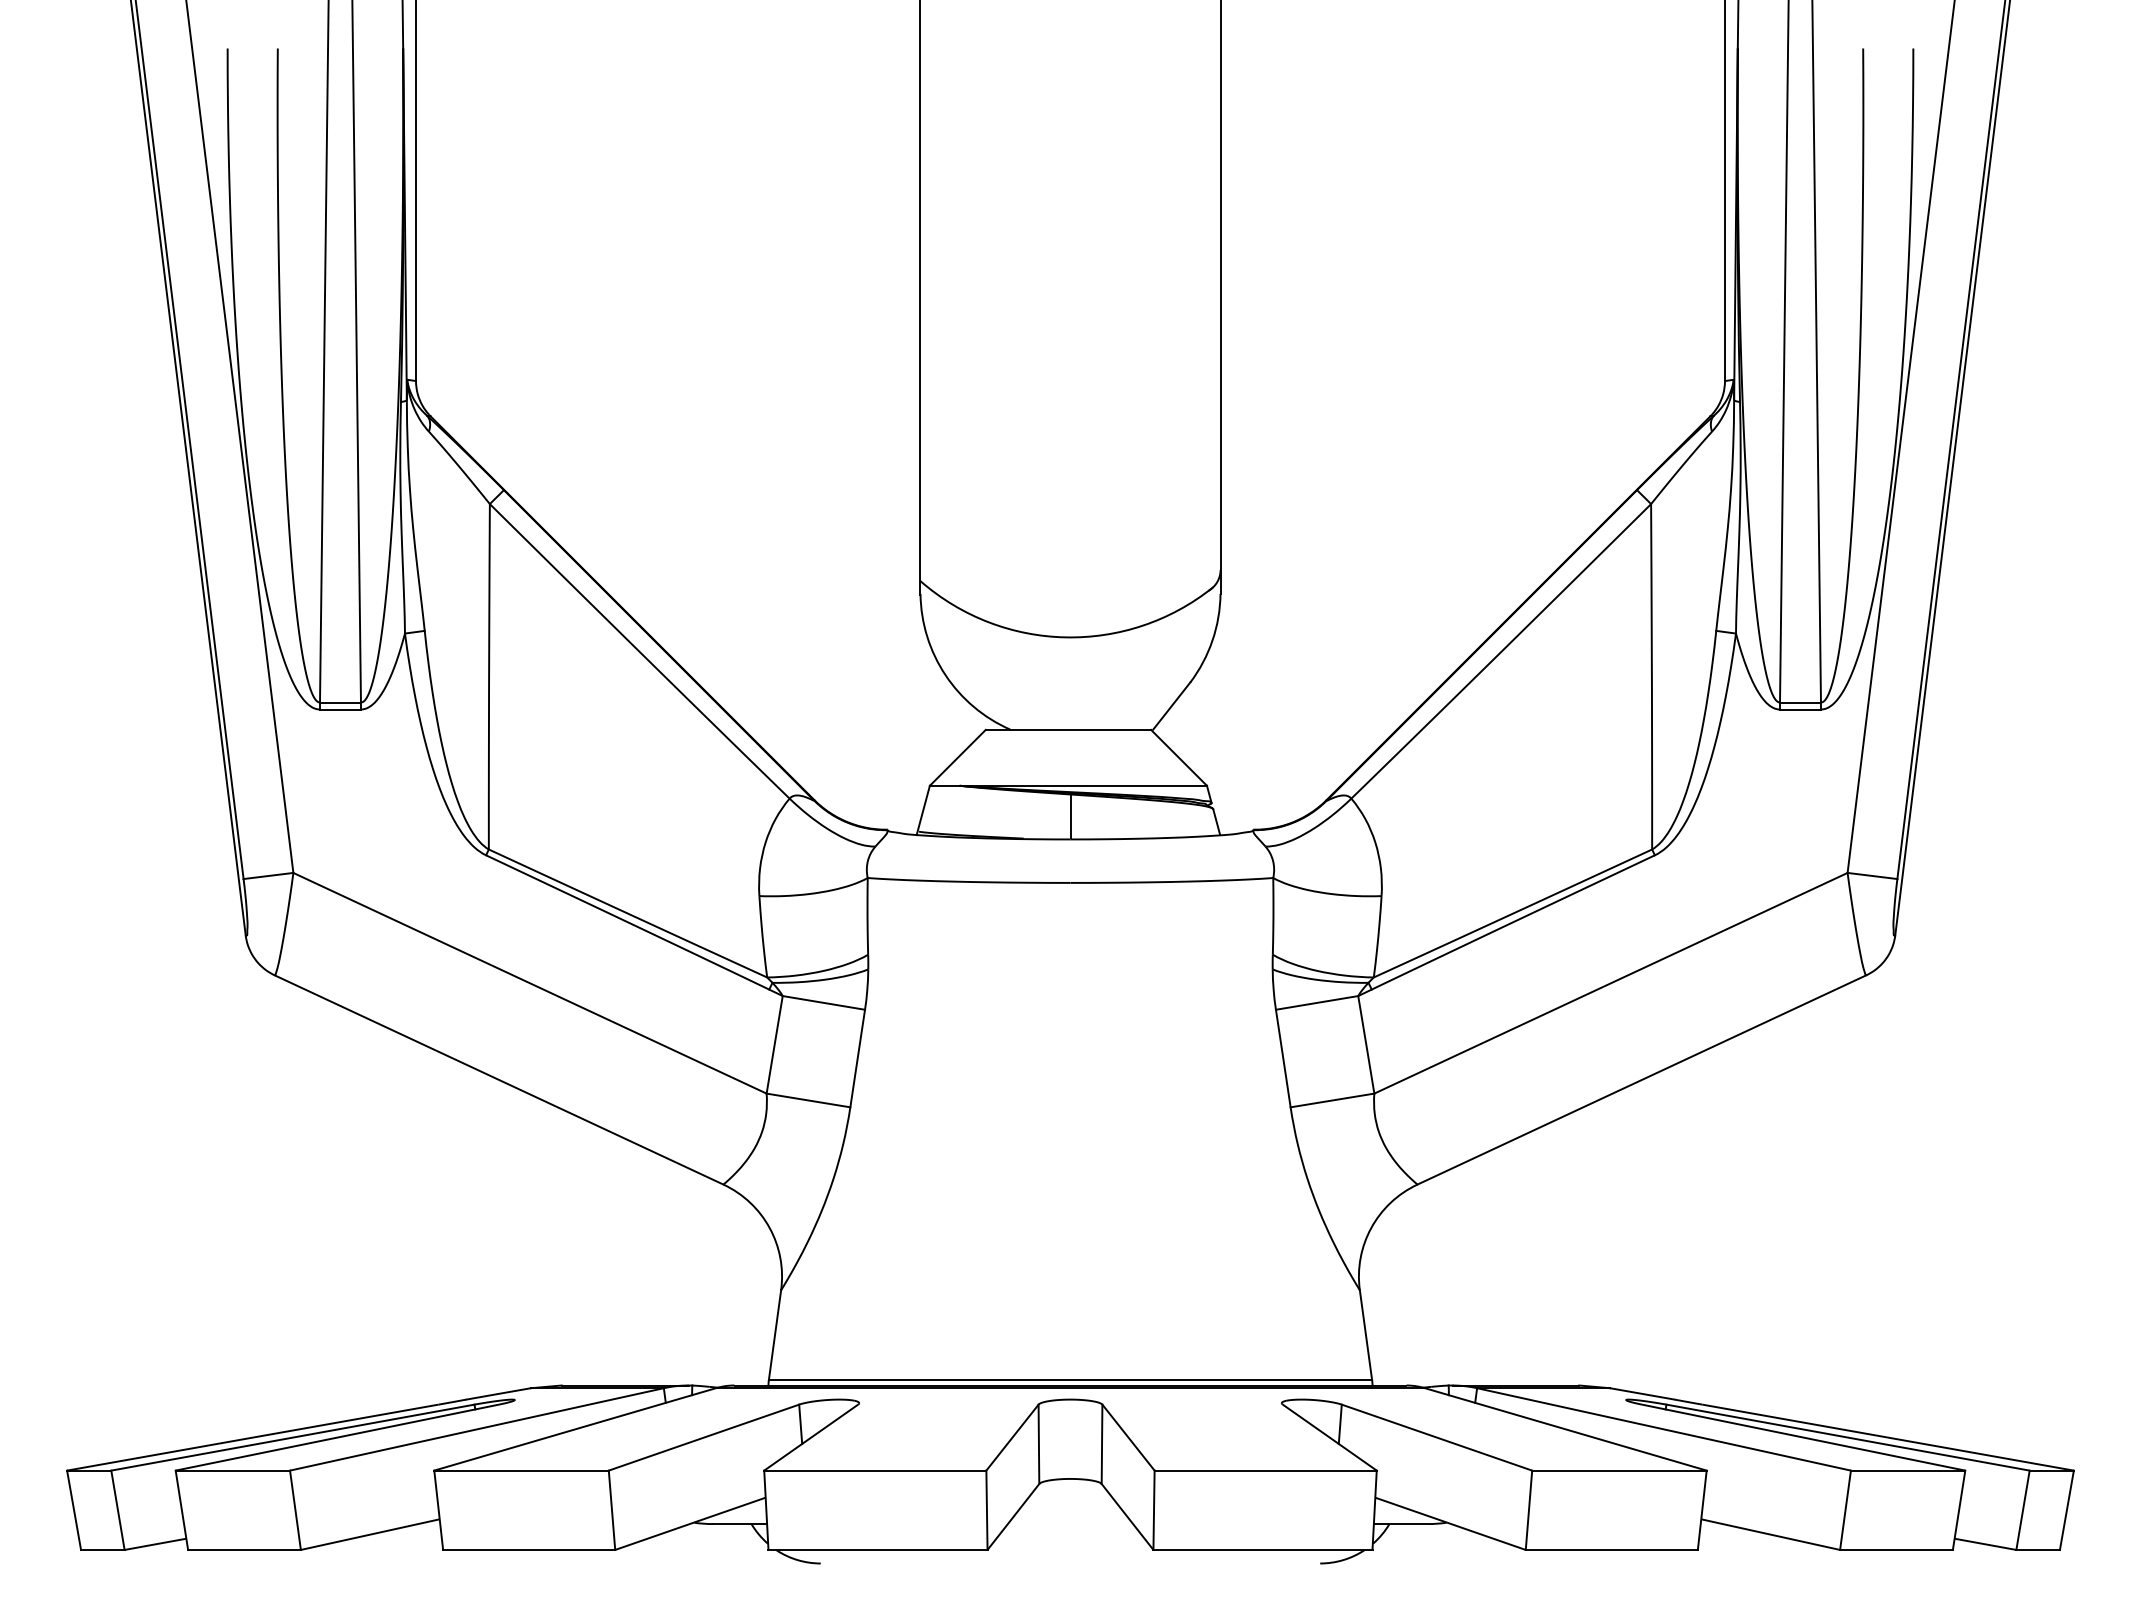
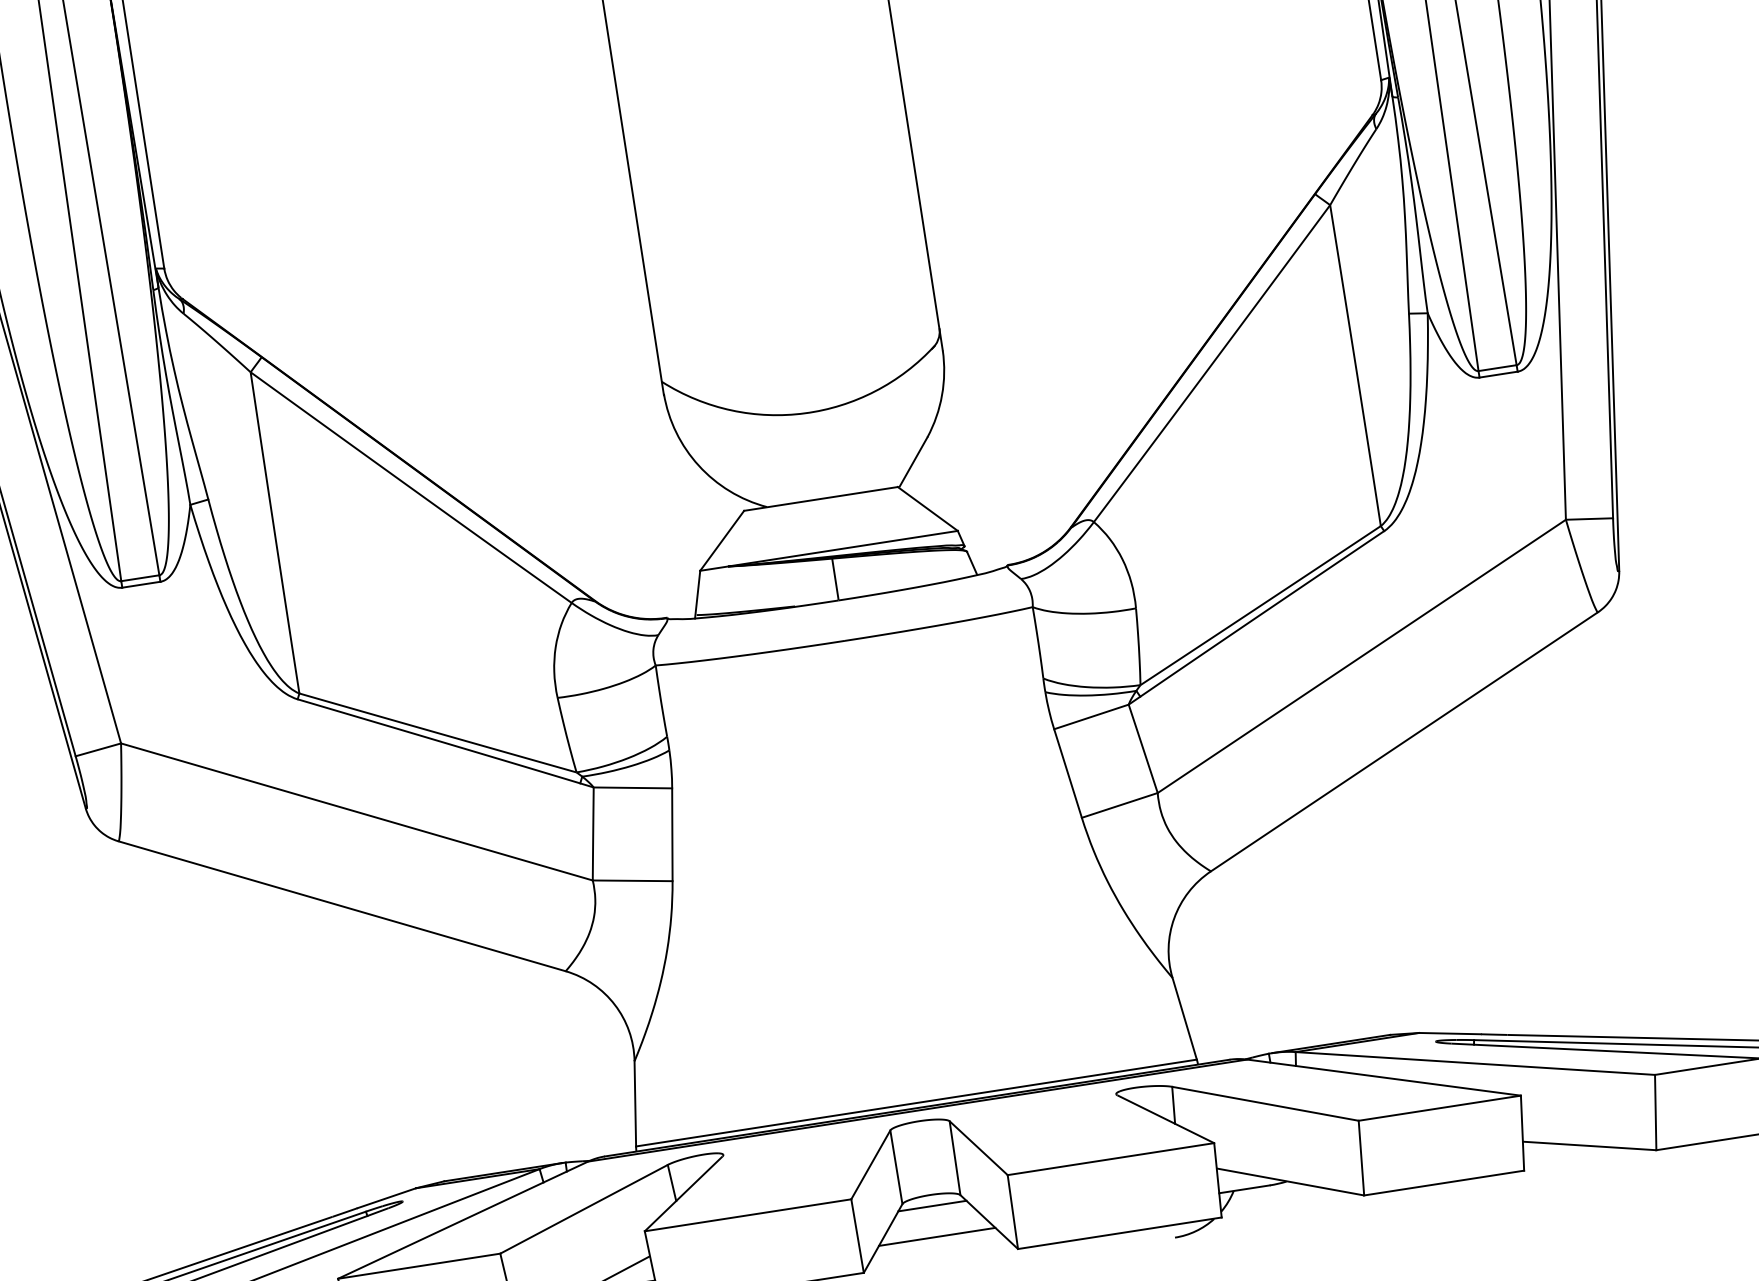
line: (1070, 1490) -> (932, 1205), added
line: (1070, 1524) -> (937, 1237), added

